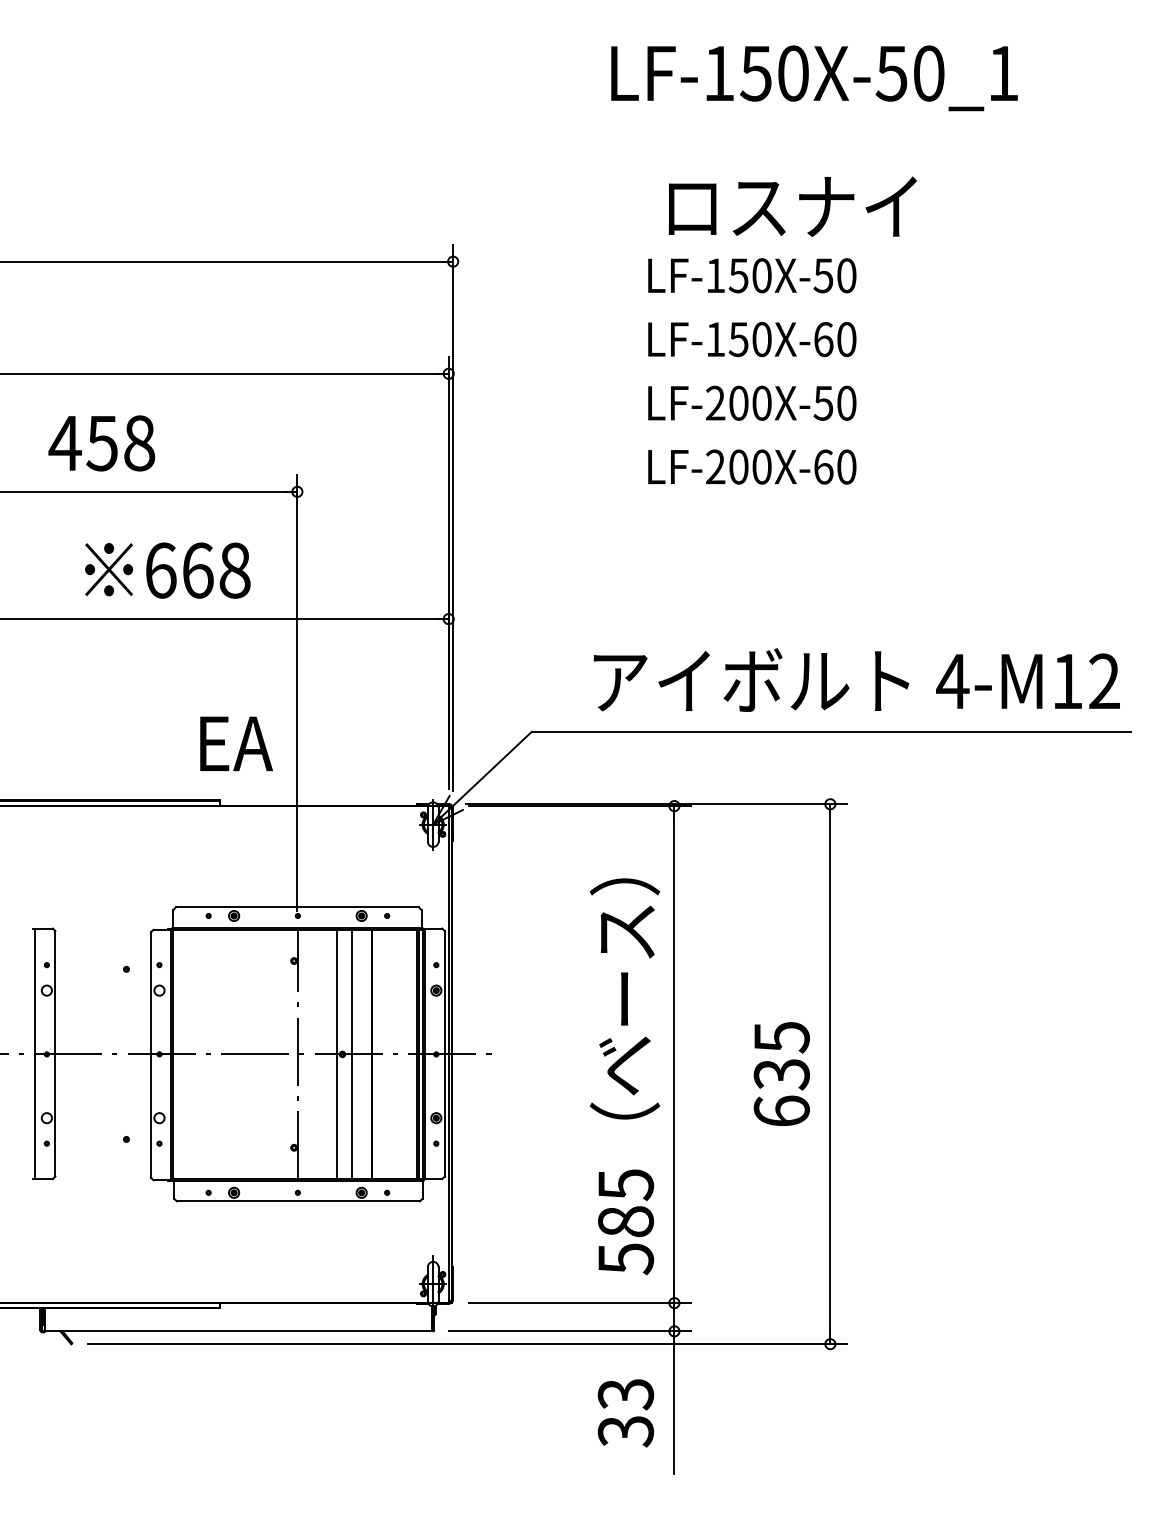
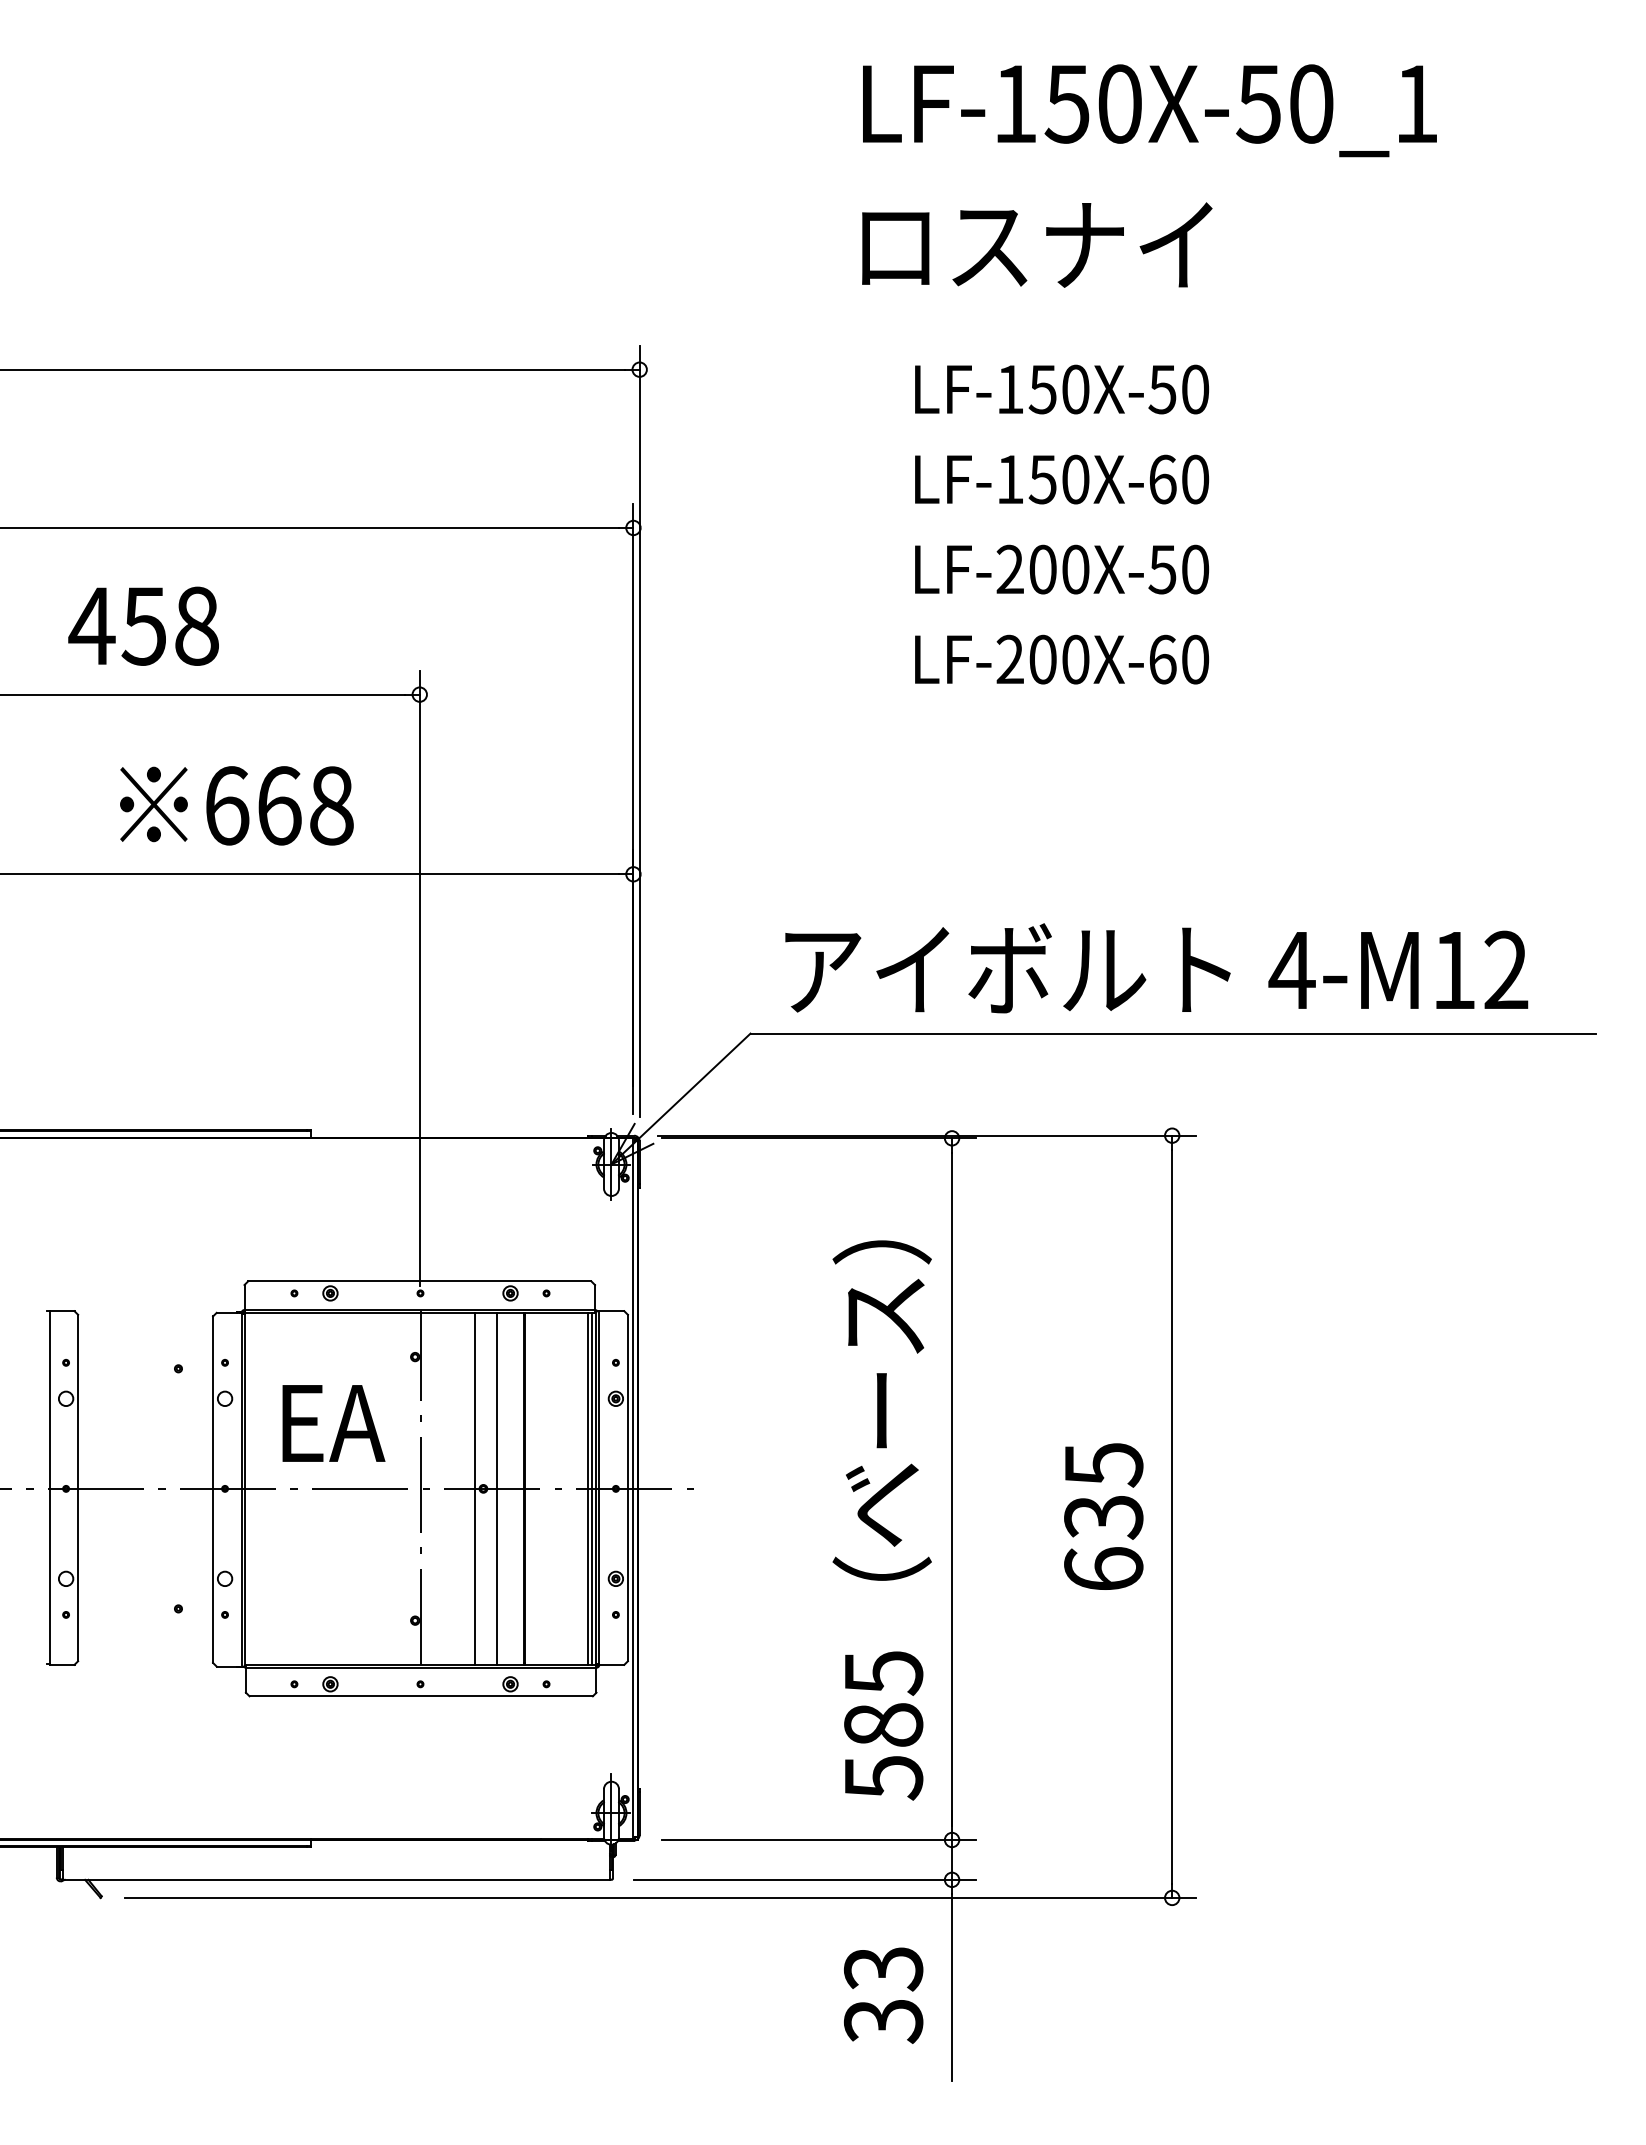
text: (793, 206) -> (1037, 244), moved
text: (856, 680) -> (1156, 968), moved
text: (236, 743) -> (333, 1423), moved

